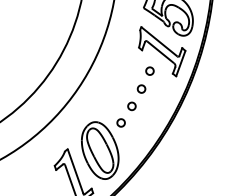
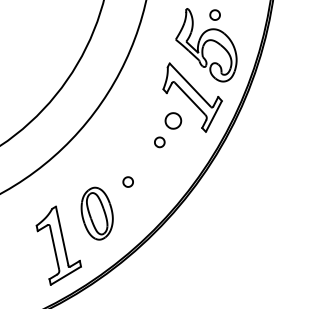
part: (149, 70) -> (173, 120), size x1.6
part: (131, 106) -> (144, 162), removed
part: (100, 150) -> (97, 213), size x0.7

